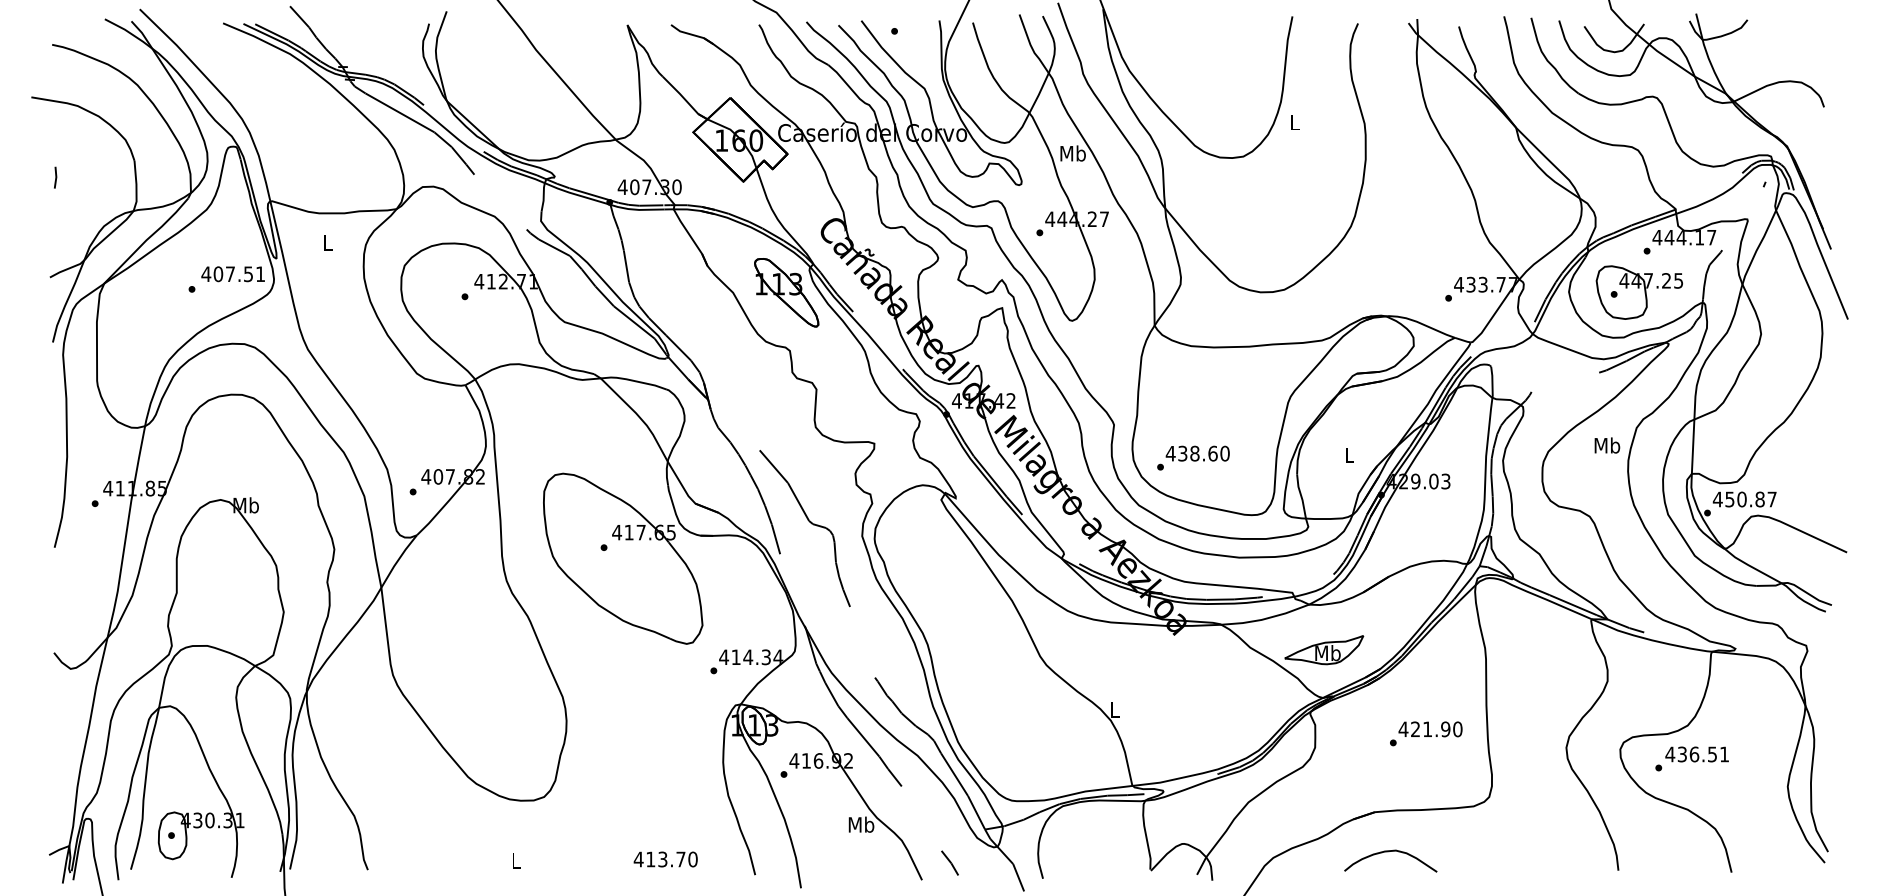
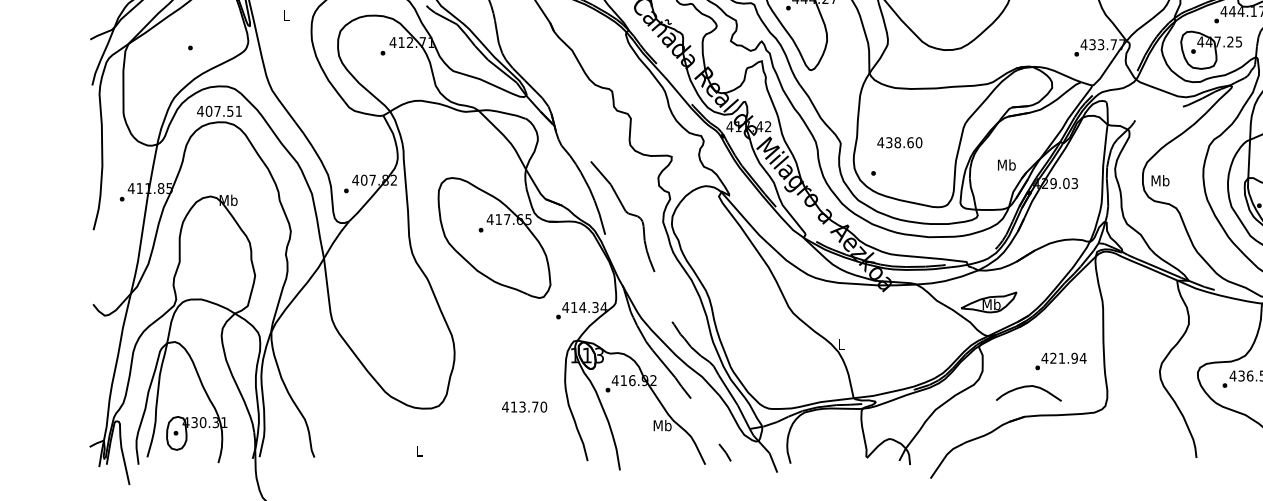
text: (232, 274) -> (219, 111), moved
part: (786, 292) -> (609, 50), removed
text: (1607, 445) -> (1160, 180), moved
text: (1197, 453) -> (899, 142), moved
text: (1349, 455) -> (1006, 165), L -> Mb
text: (1457, 729) -> (1083, 358), 421.90 -> 421.94
curve: (1388, 852) -> (1027, 387), moved
text: (665, 859) -> (524, 407), moved

